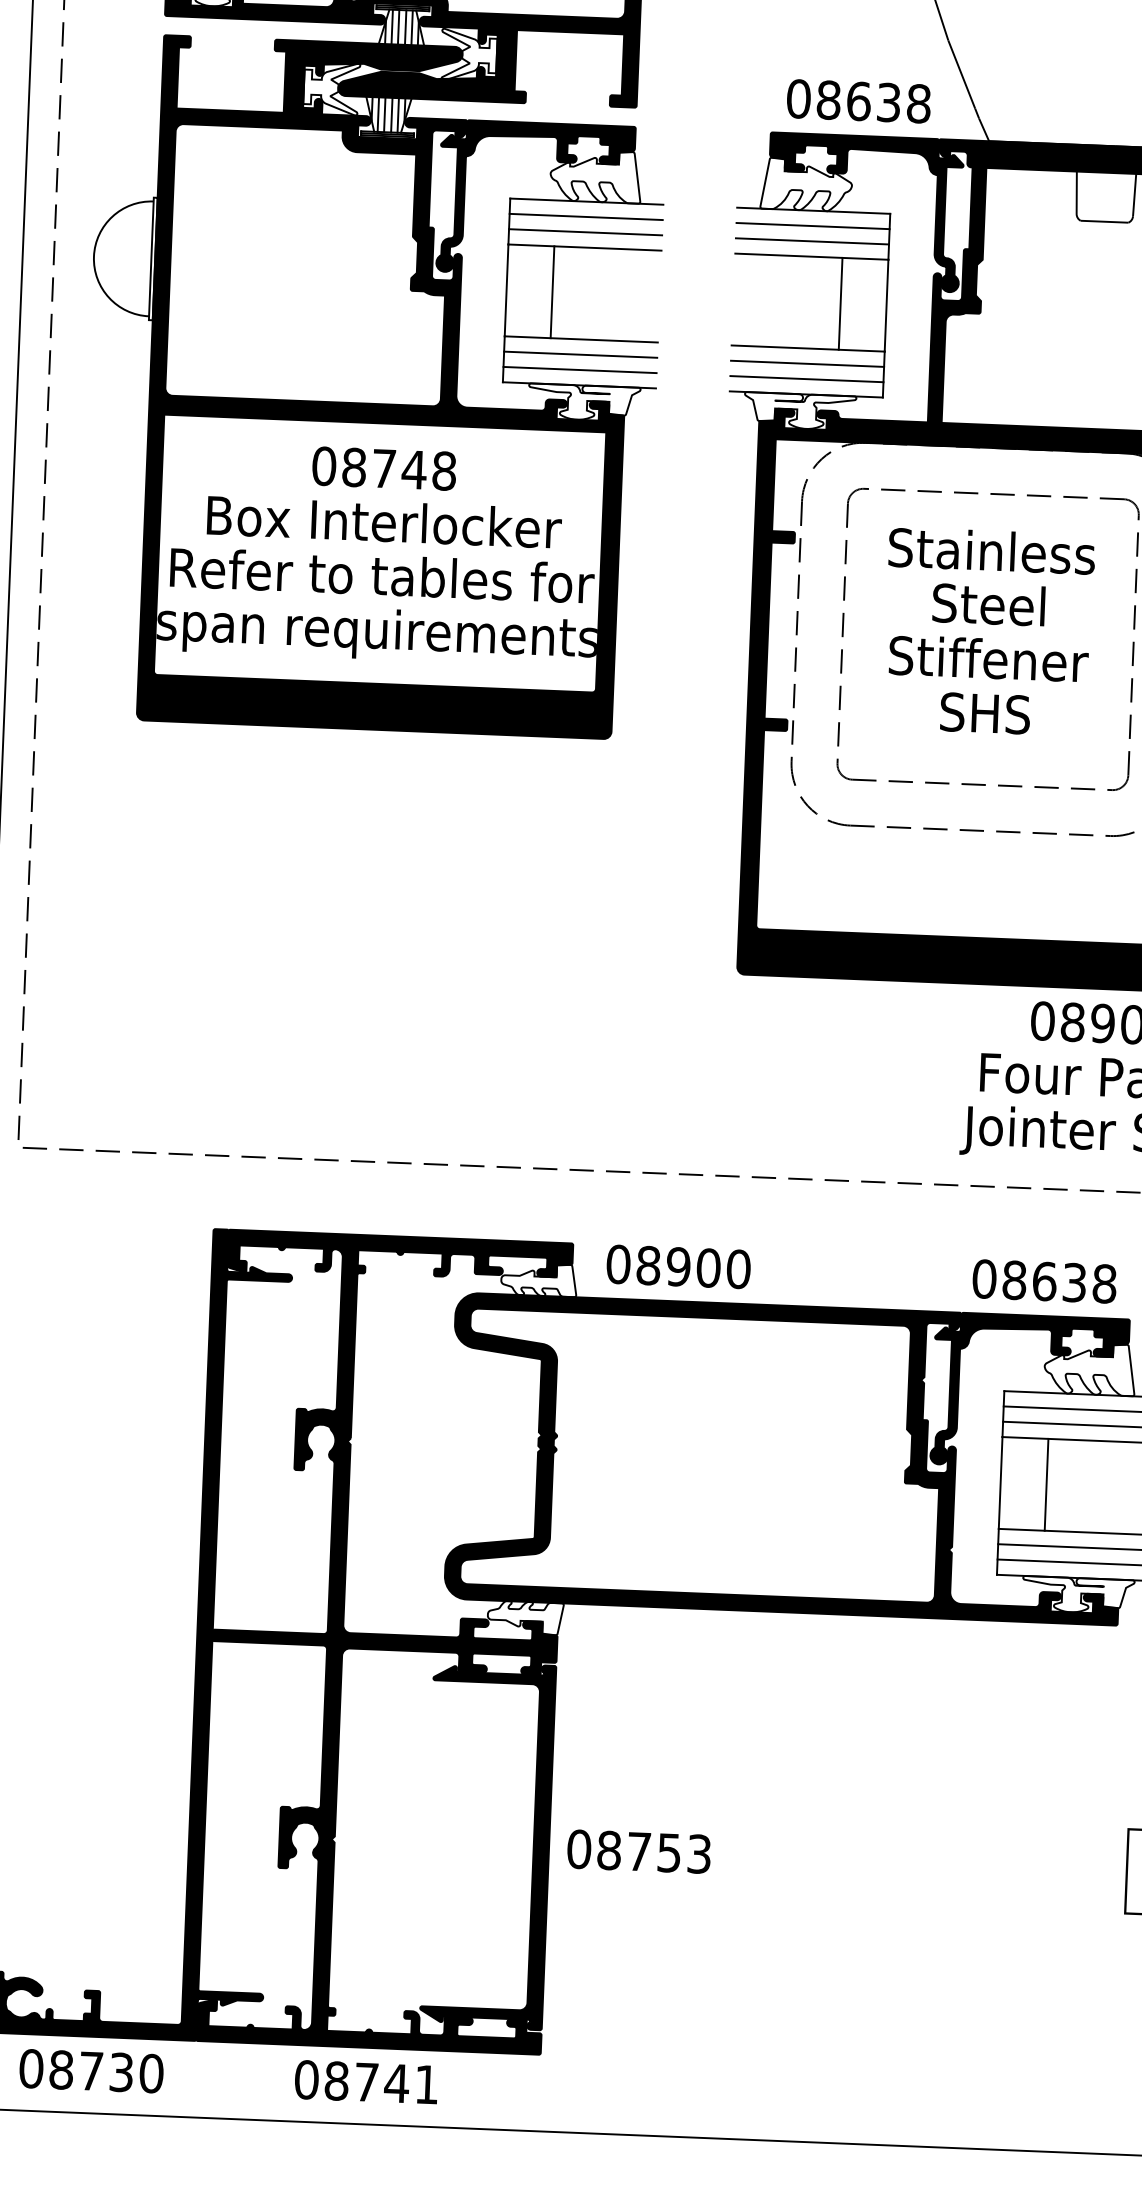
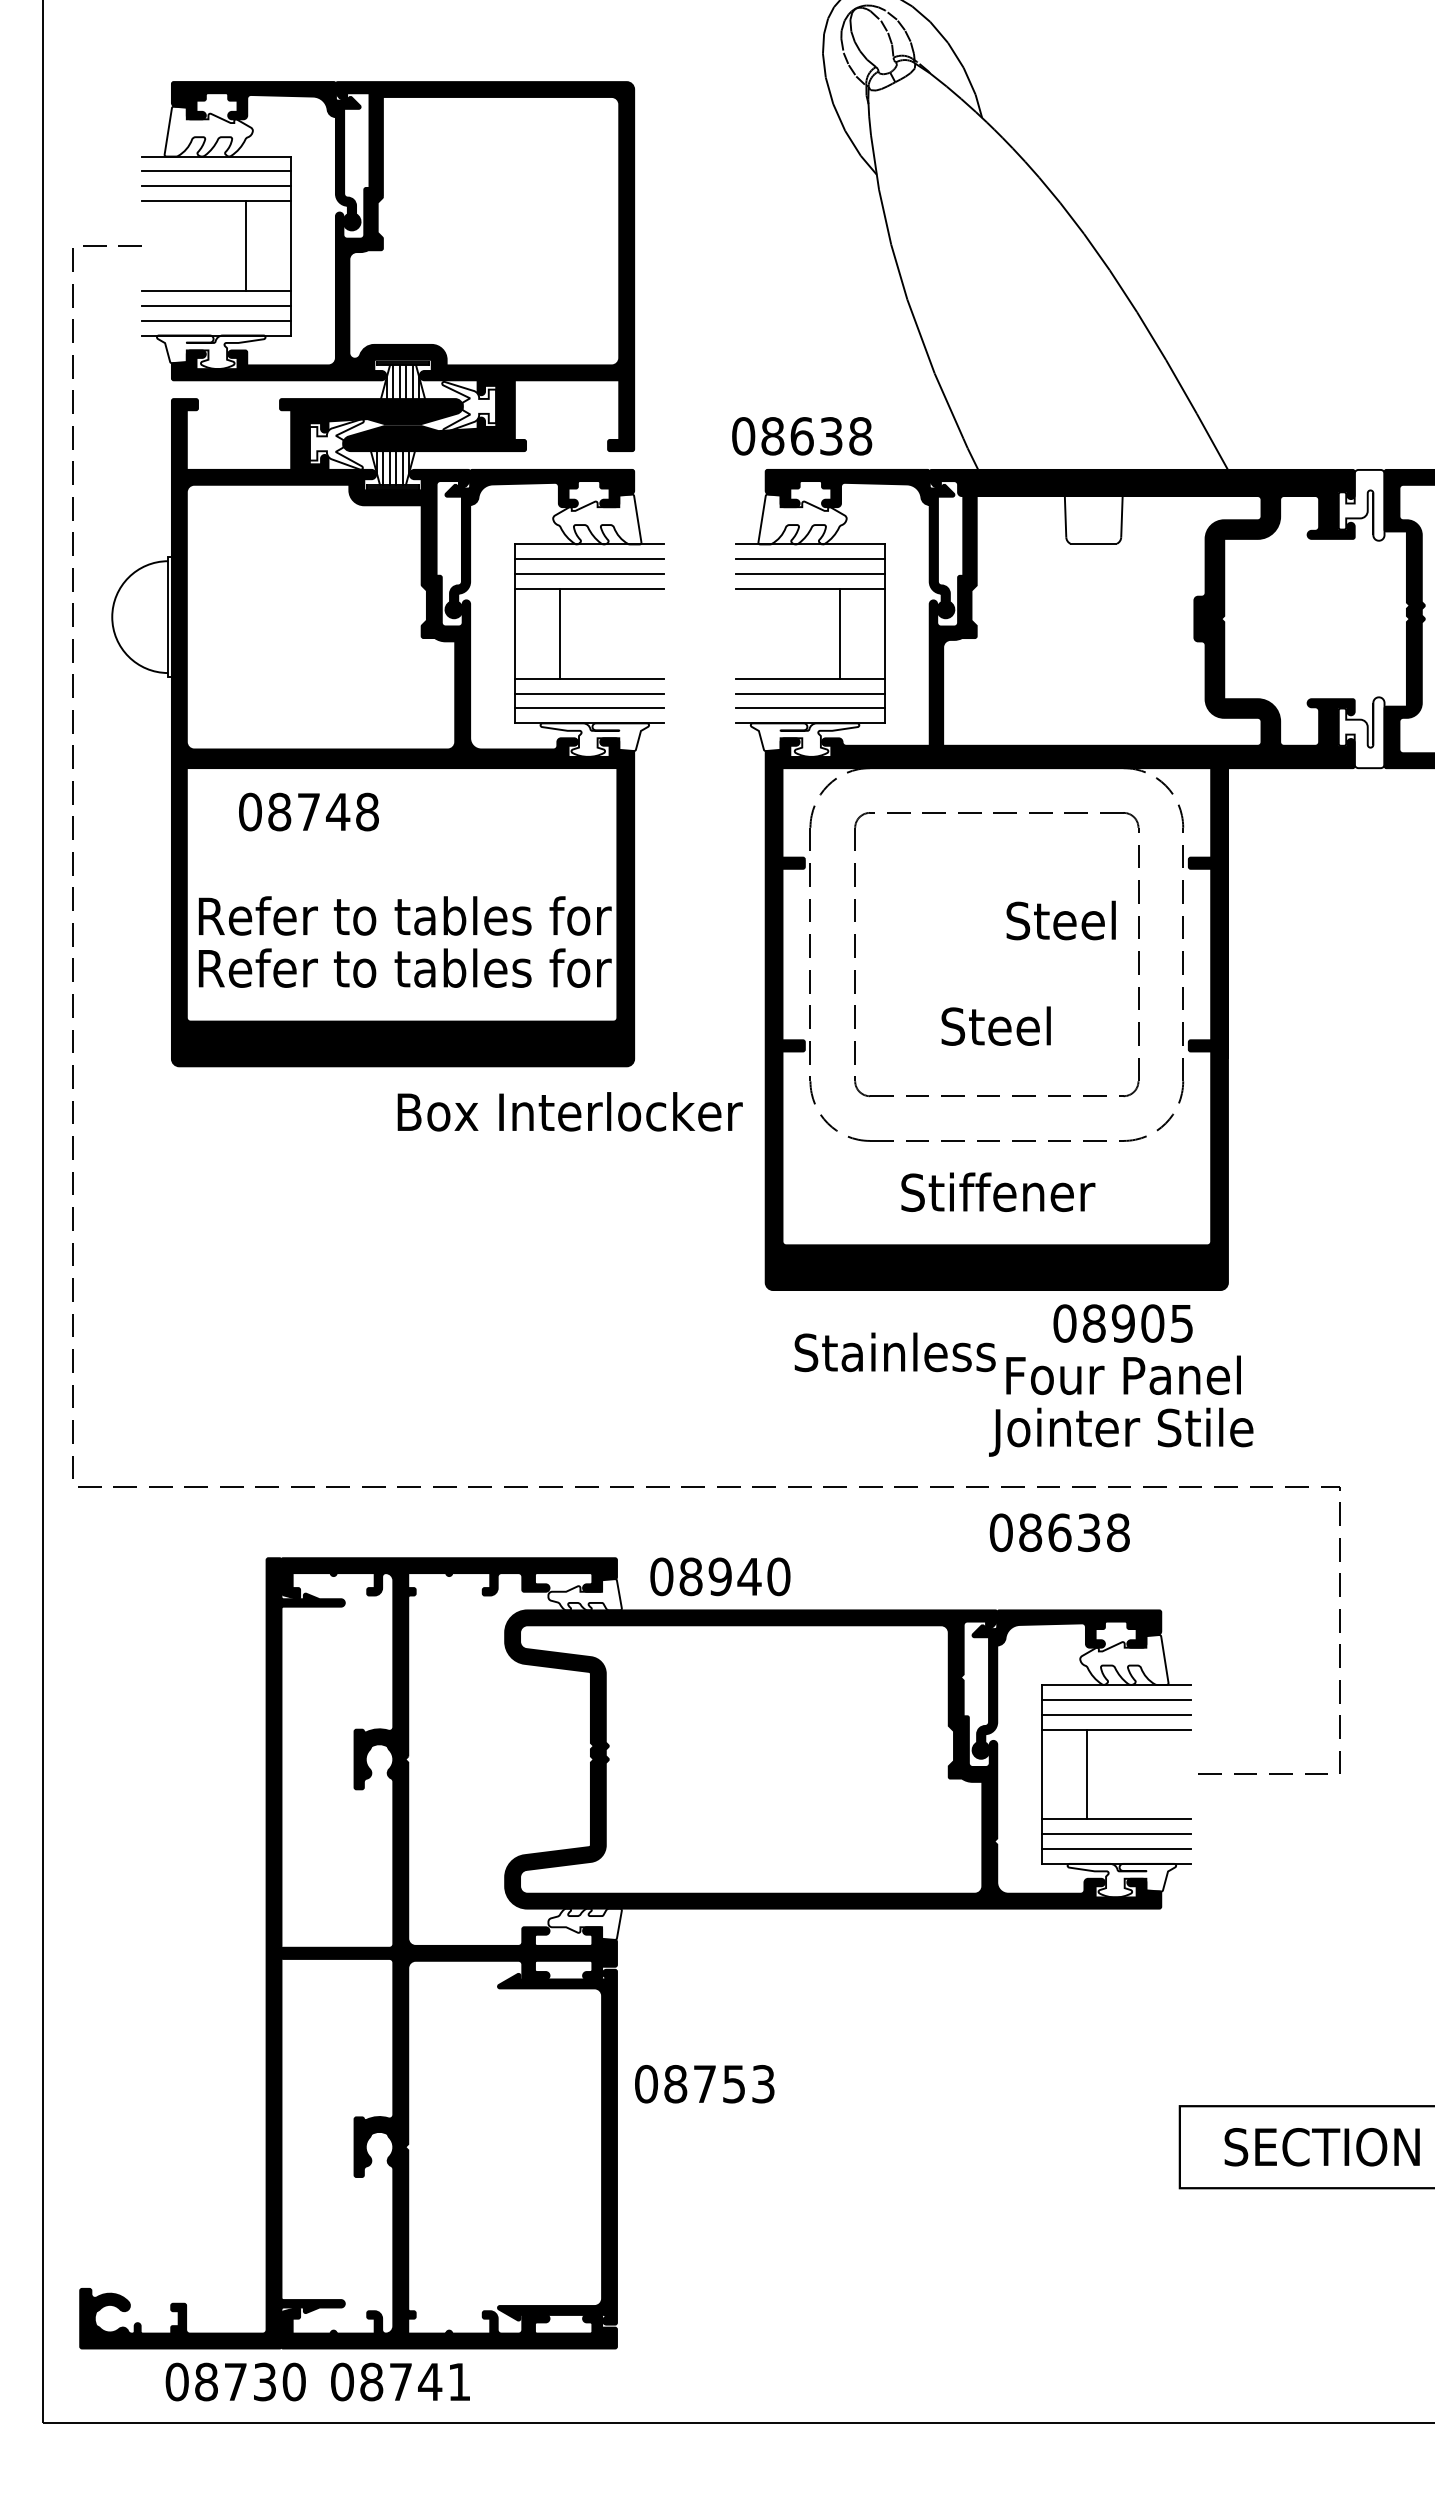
text: (859, 101) -> (802, 436), moved
text: (383, 468) -> (308, 811), moved
text: (383, 521) -> (569, 1111), moved
text: (991, 551) -> (894, 1352), moved
text: (988, 604) -> (1060, 920), moved
text: (377, 633) -> (402, 972), span requirements -> Refer to tables for
text: (989, 657) -> (998, 1191), moved
text: (983, 712) -> (995, 1025), SHS -> Steel
text: (708, 1267) -> (749, 1576), 08900 -> 08940
text: (1044, 1281) -> (1059, 1532), moved
text: (638, 1852) -> (704, 2084), moved
text: (91, 2070) -> (235, 2381), moved
text: (366, 2081) -> (400, 2381), moved

